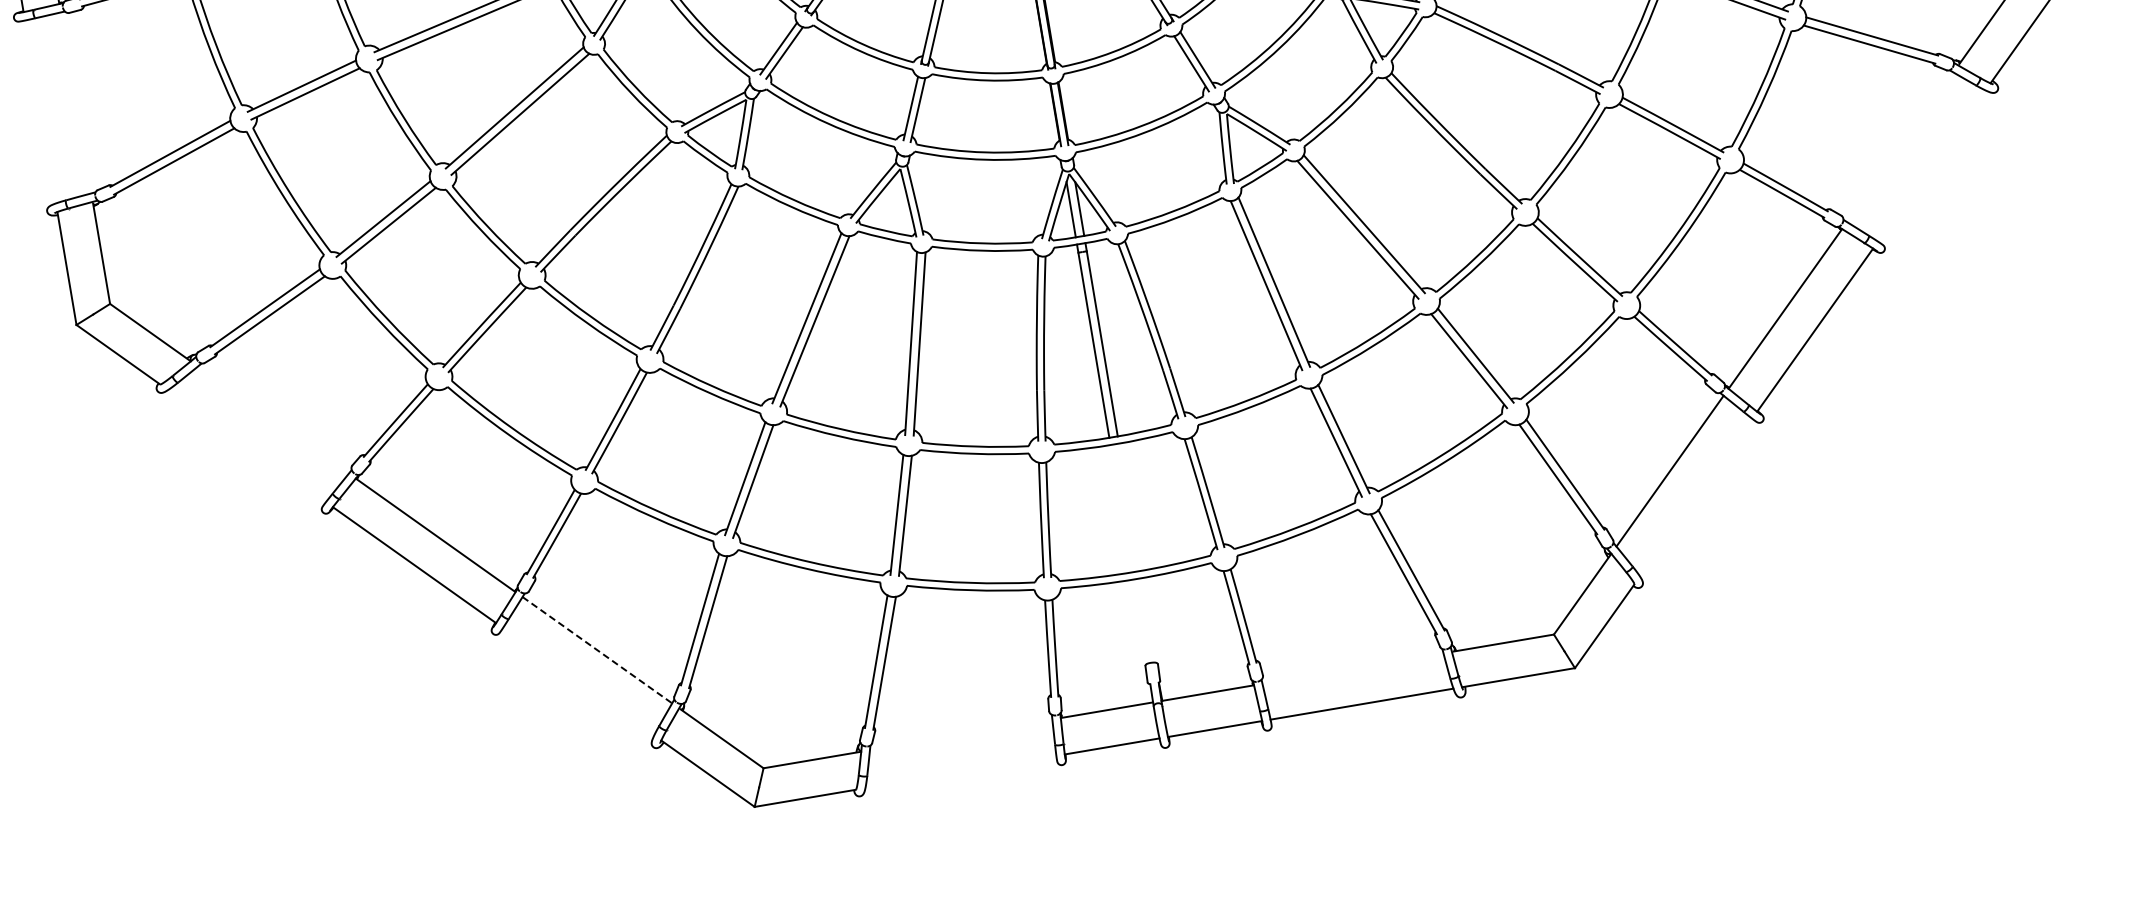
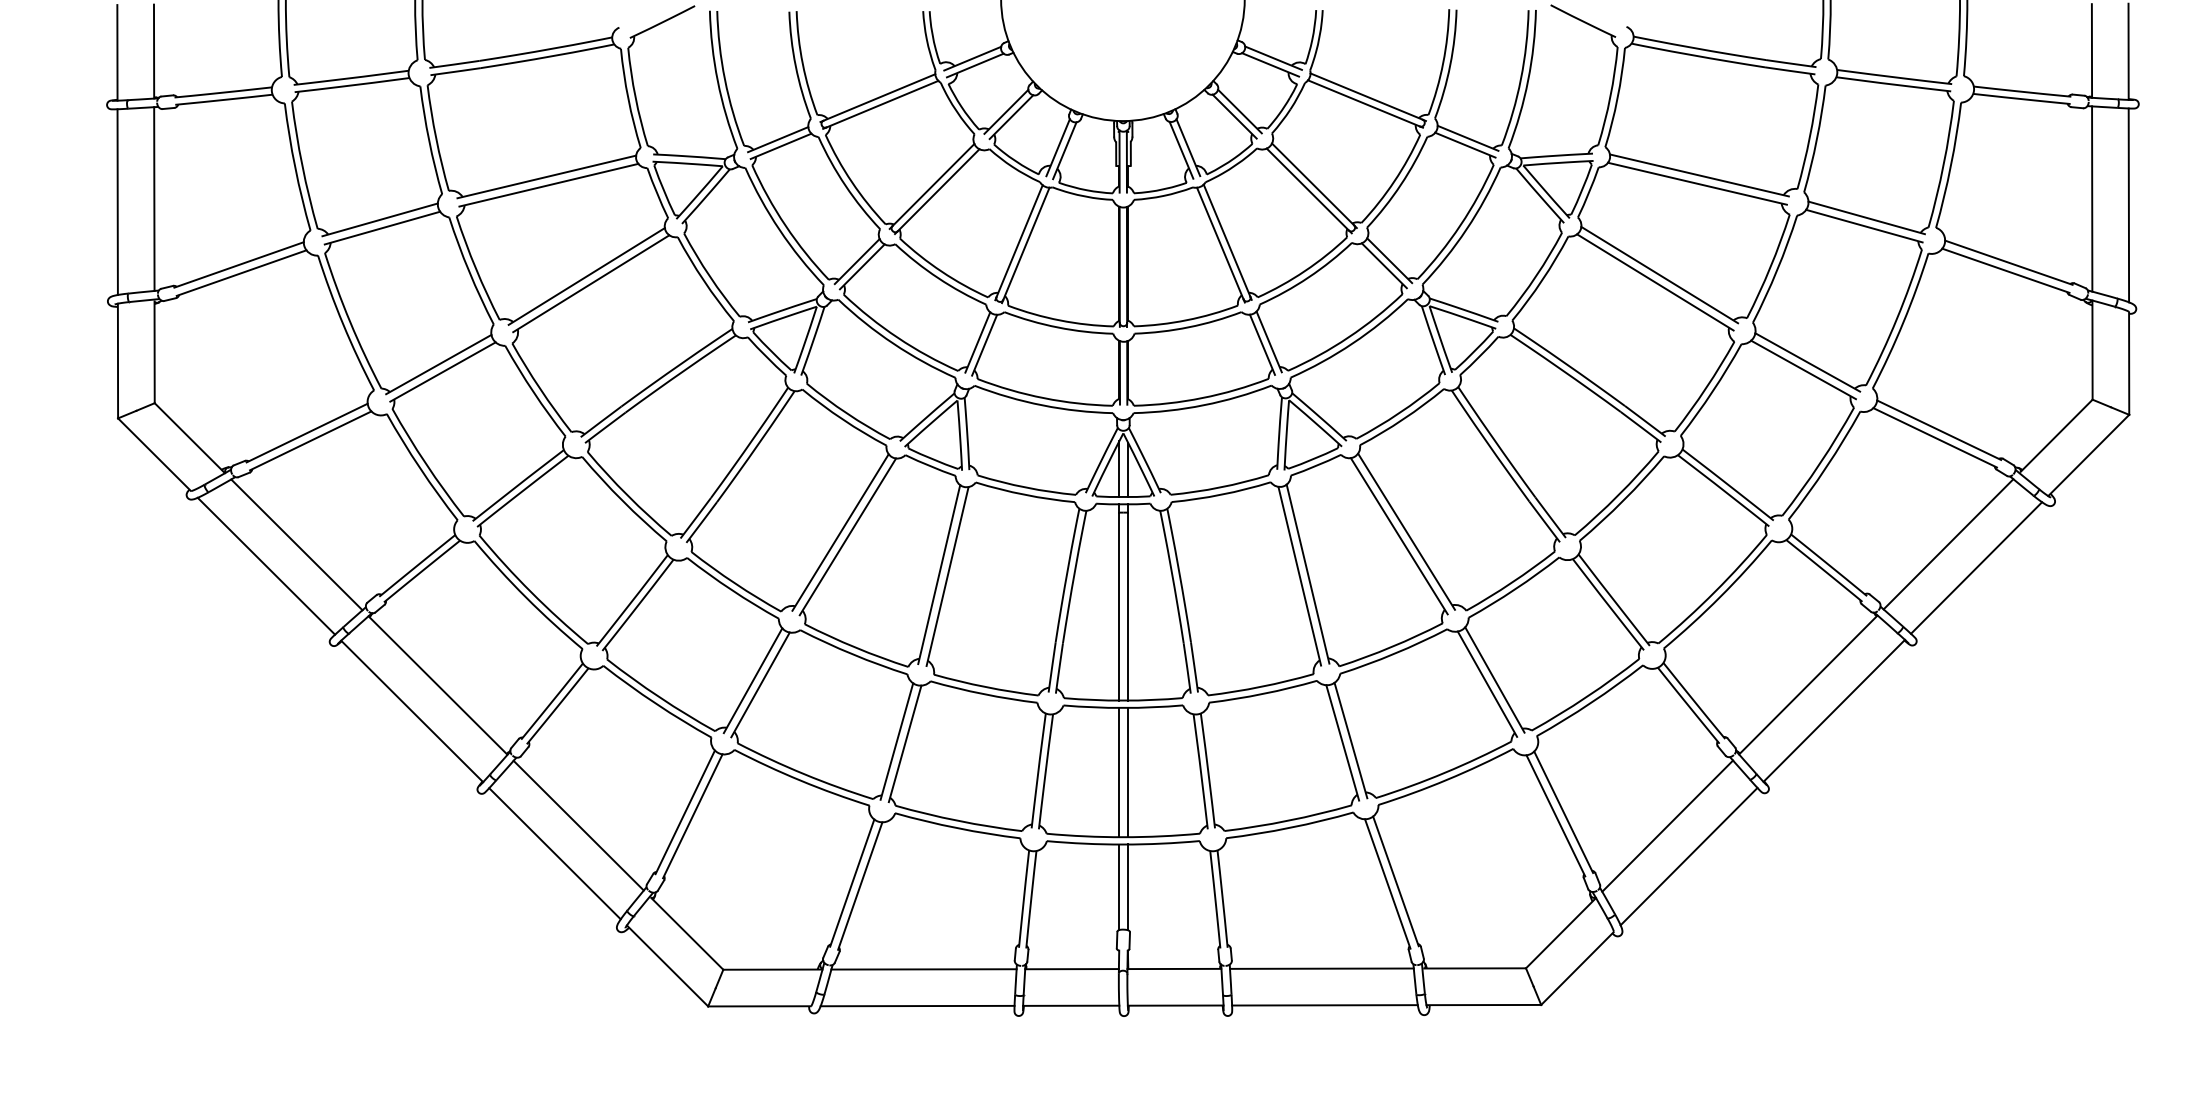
line: (76, 102) -> (154, 198), added
line: (40, 111) -> (117, 201), added
line: (1900, 147) -> (1948, 544), added
line: (1931, 165) -> (1976, 567), added
line: (273, 419) -> (296, 544), added
line: (246, 445) -> (266, 565), added
line: (1695, 497) -> (1688, 856), added
line: (1130, 507) -> (1128, 772), added
line: (1121, 508) -> (1119, 772), added
line: (1140, 620) -> (1119, 886), added
line: (1149, 620) -> (1128, 887), added
line: (597, 650) -> (578, 825), dashed -> solid
line: (1352, 668) -> (1321, 968), added
line: (578, 681) -> (554, 853), added
line: (960, 735) -> (923, 969), added
line: (960, 771) -> (917, 1005), added

